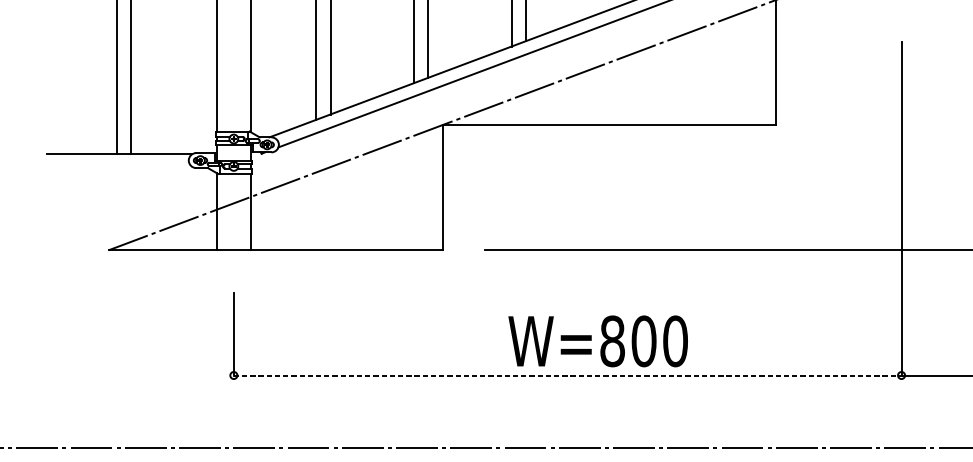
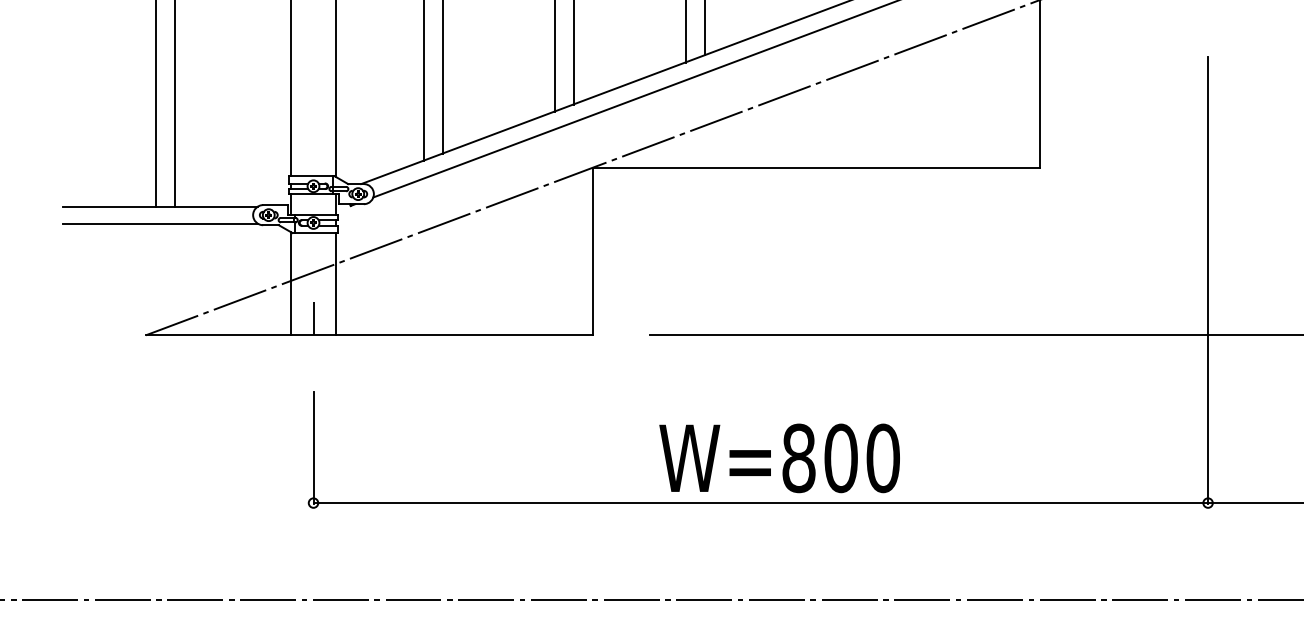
line: (119, 166) -> (160, 223), added
line: (233, 237) -> (313, 318), added
text: (598, 341) -> (779, 458), moved
line: (568, 375) -> (761, 503), dashed -> solid

